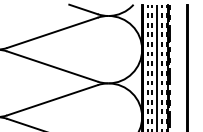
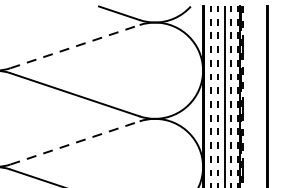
line: (52, 32) -> (75, 46), solid -> dashed
line: (52, 100) -> (75, 143), solid -> dashed

